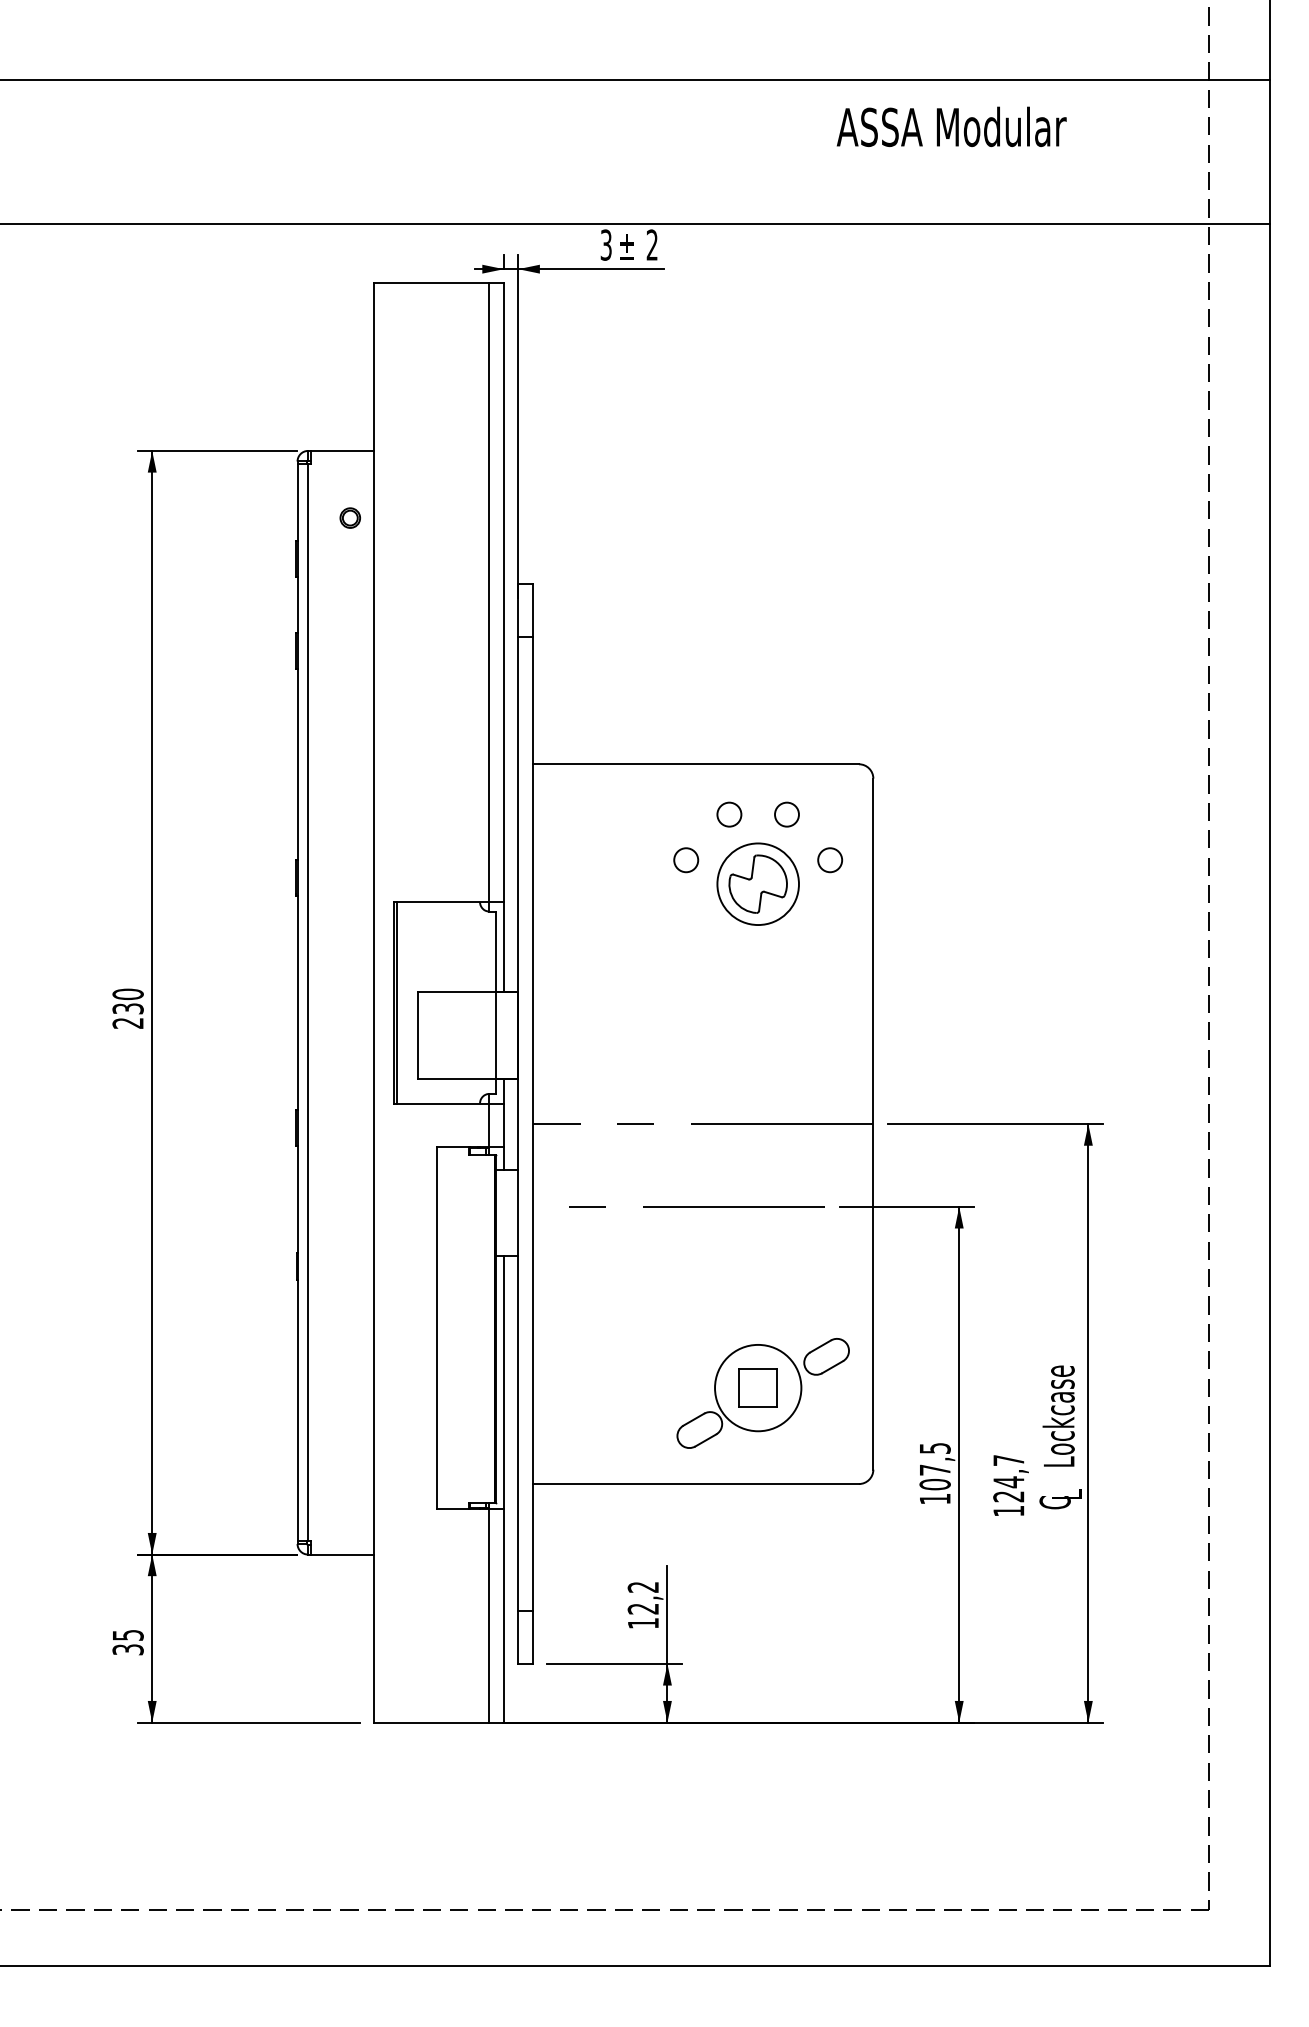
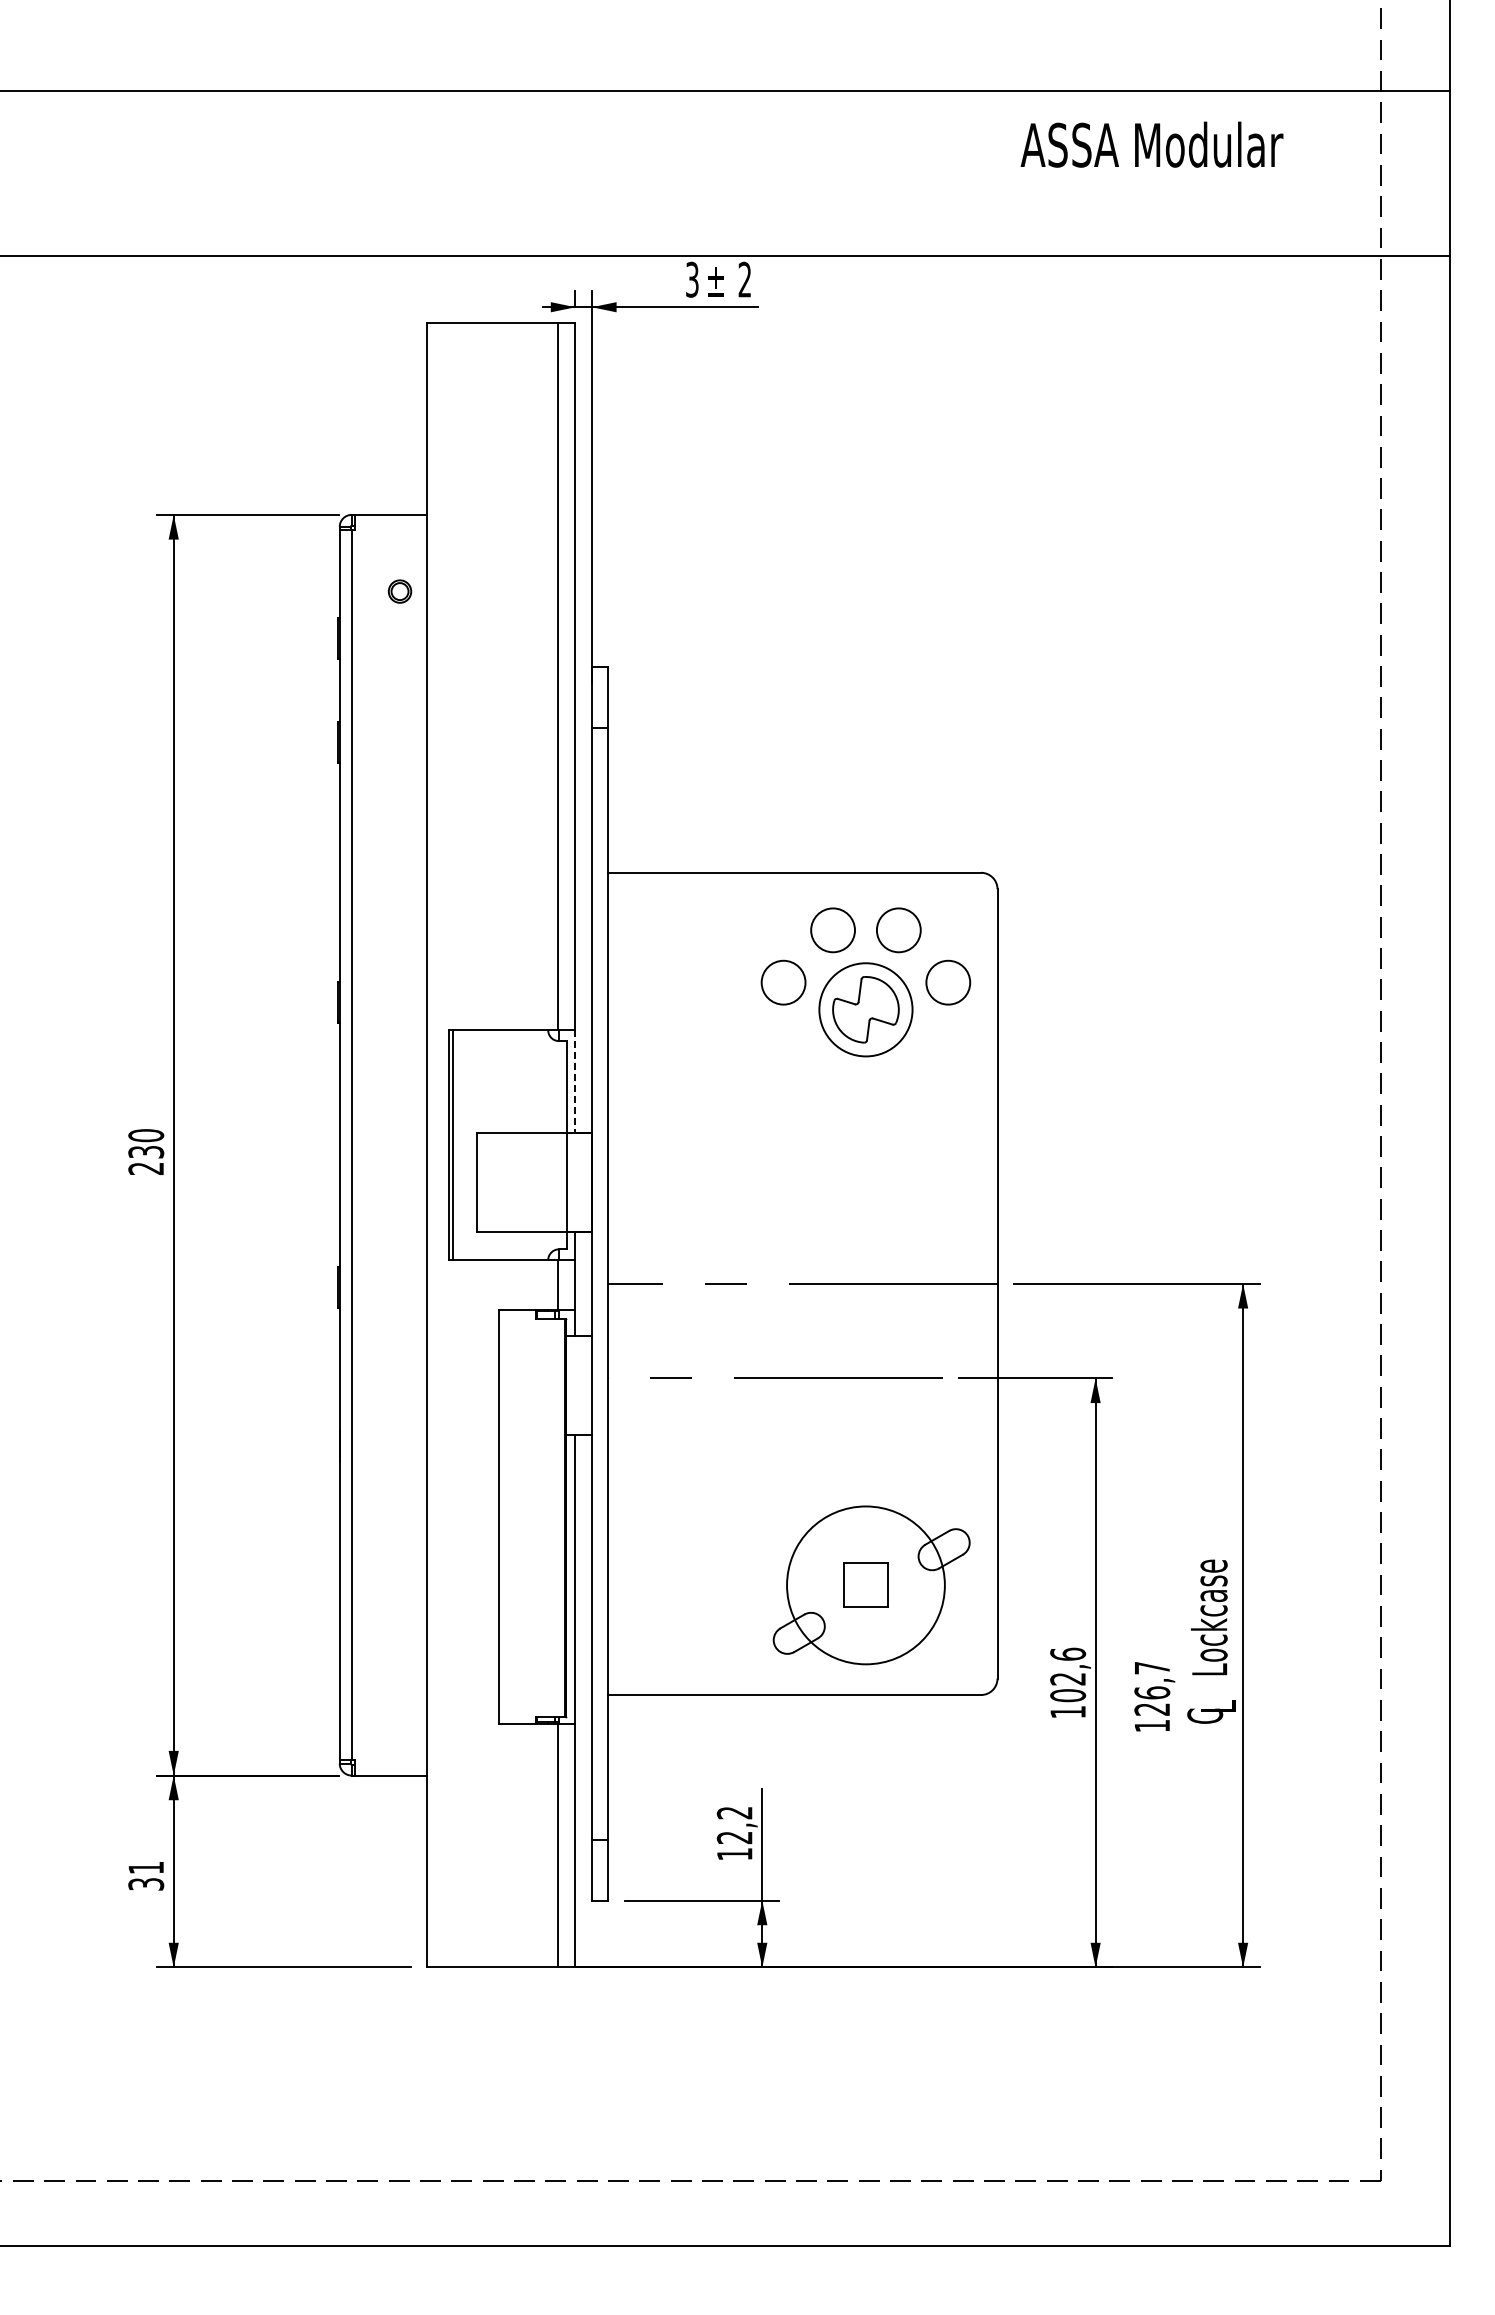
text: (951, 126) -> (1151, 144), moved
circle: (728, 814) -> (832, 930), size x1.6
circle: (786, 814) -> (898, 930), size x1.6
circle: (686, 859) -> (783, 981), size x1.6
circle: (829, 859) -> (947, 981), size x1.6
line: (503, 946) -> (575, 1081), solid -> dashed
circle: (757, 1388) -> (865, 1585), size x1.6
text: (935, 1459) -> (1068, 1666), 107,5 -> 102,6
text: (1009, 1481) -> (1152, 1692), 124,7 -> 126,7
text: (128, 1635) -> (146, 1867), 35 -> 31

